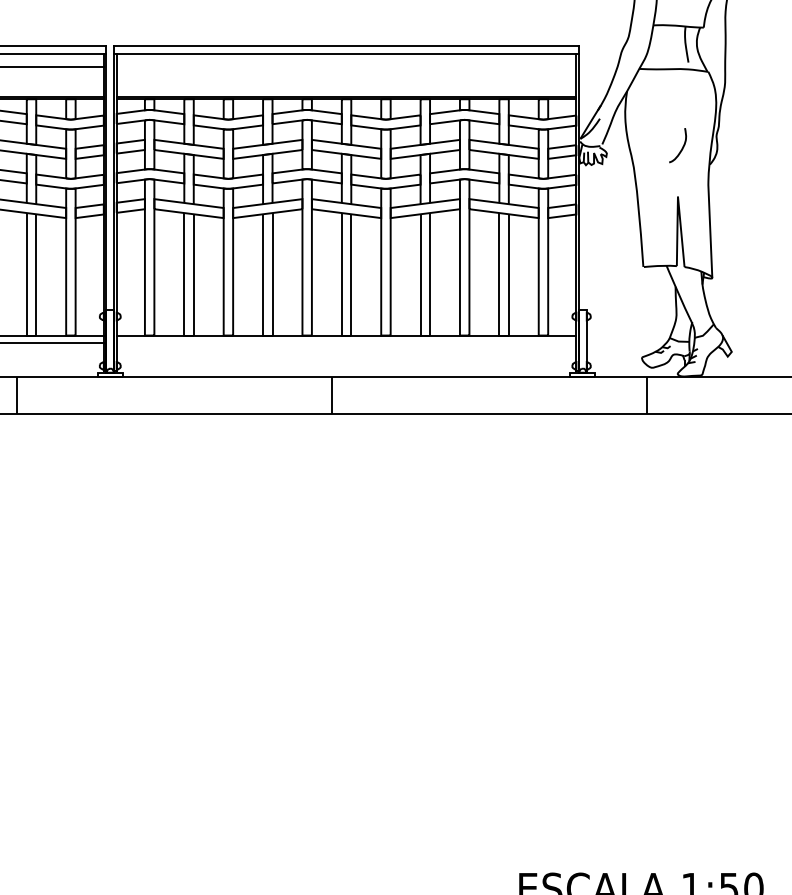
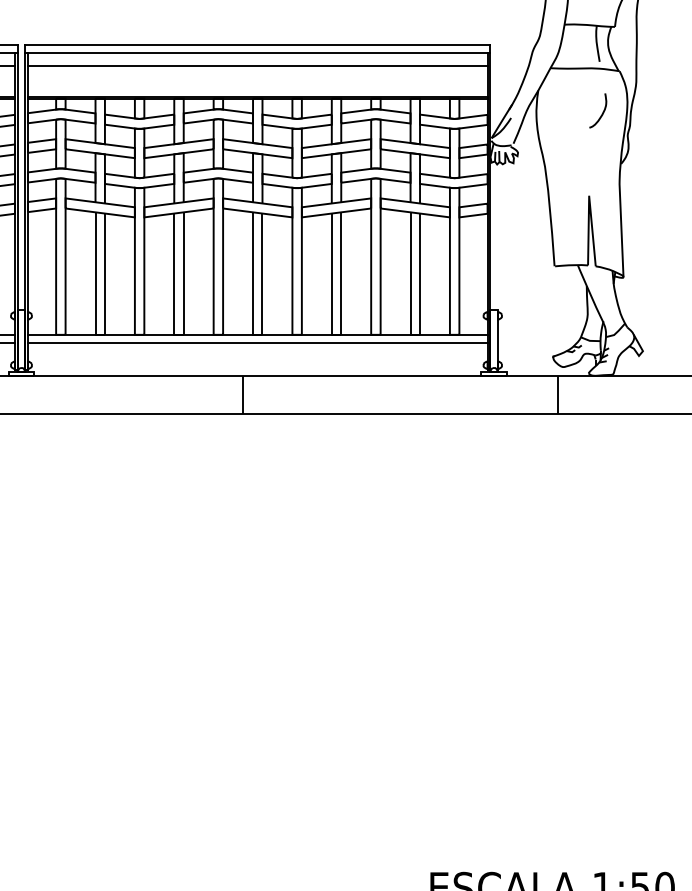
line: (346, 67) -> (257, 66), added
curve: (681, 148) -> (601, 113), moved
line: (346, 343) -> (257, 342), added

